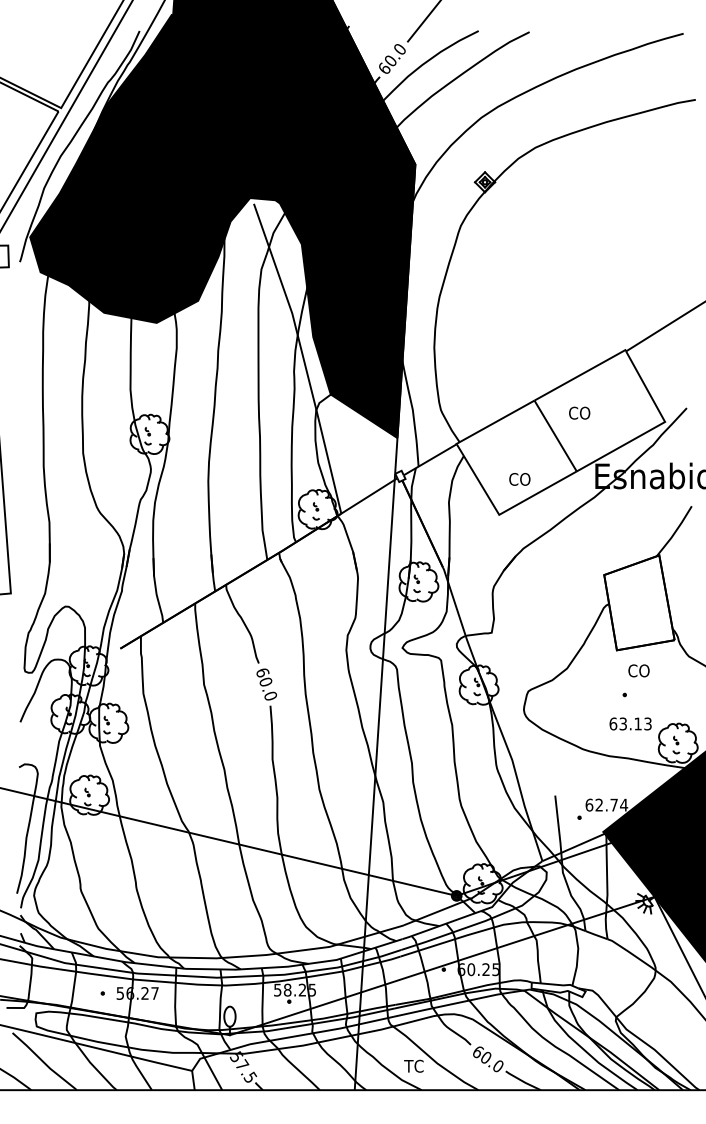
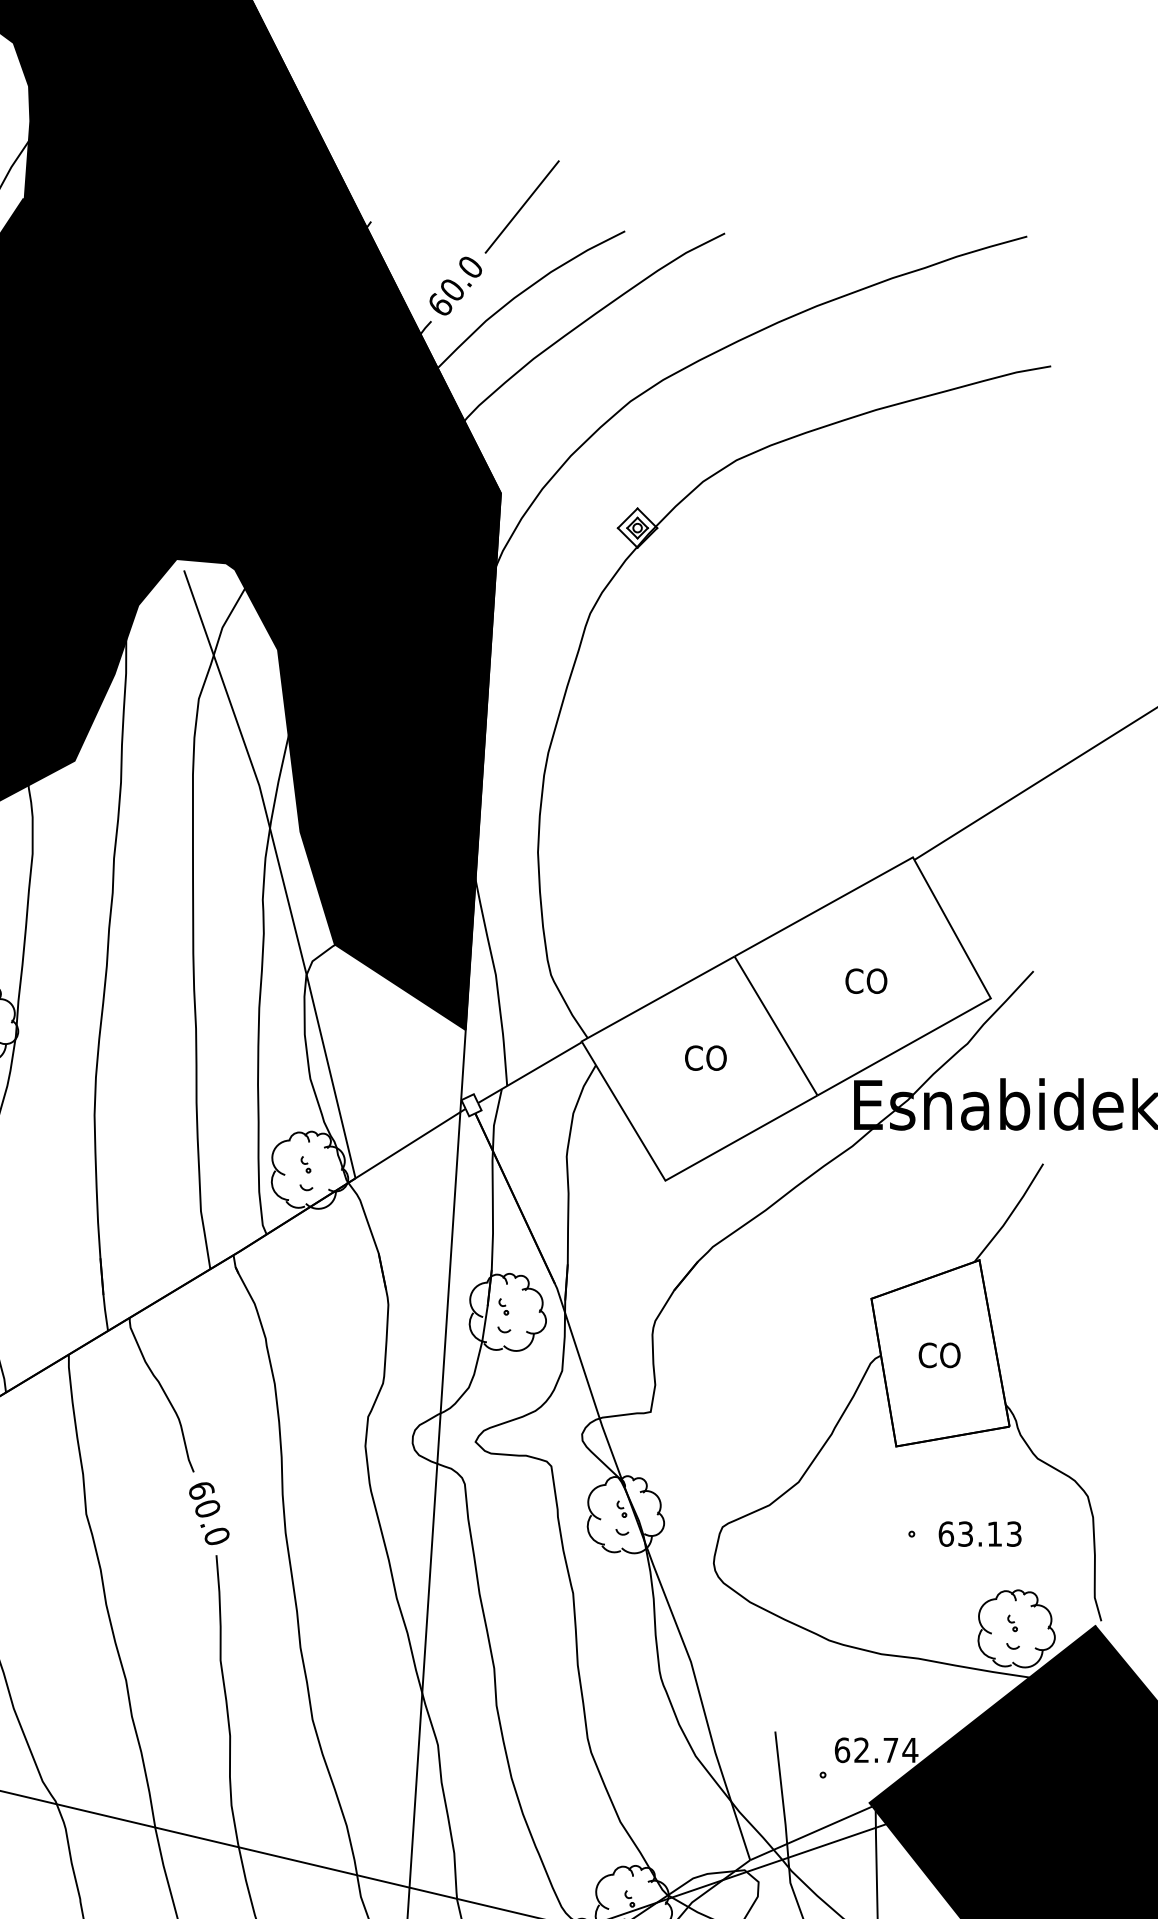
text: (579, 412) -> (866, 979), moved
text: (519, 479) -> (705, 1058), moved
text: (638, 670) -> (938, 1354), moved
text: (630, 723) -> (979, 1533), moved

